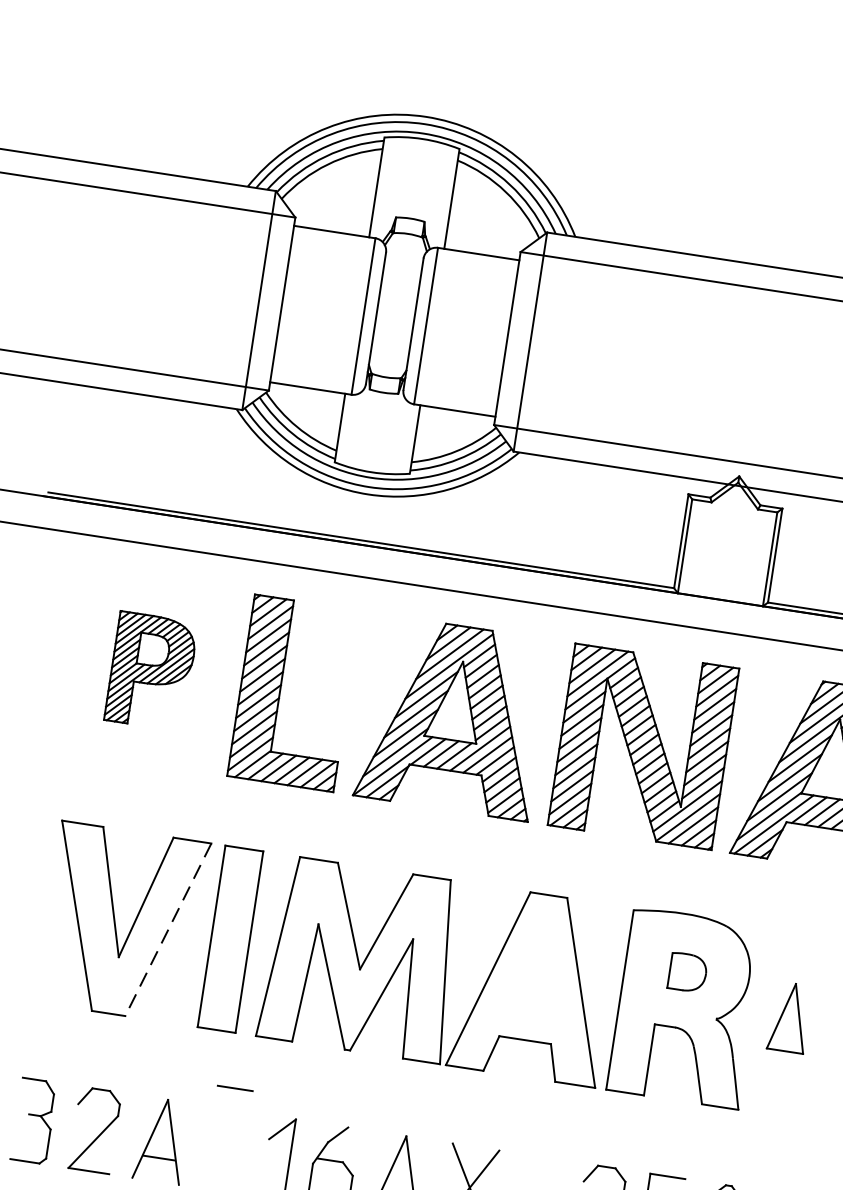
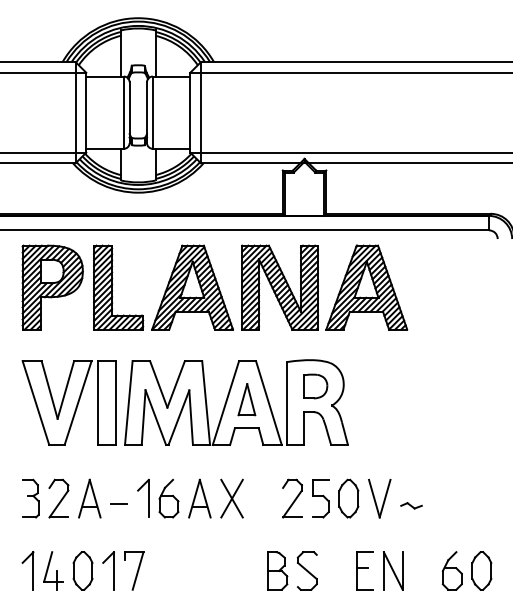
part: (151, 671) -> (52, 287), size x1.67
line: (166, 930) -> (77, 403), dashed -> solid
part: (687, 972) -> (315, 386), size x1.43
part: (789, 1016) -> (246, 399), moved
line: (233, 1086) -> (118, 503), moved

